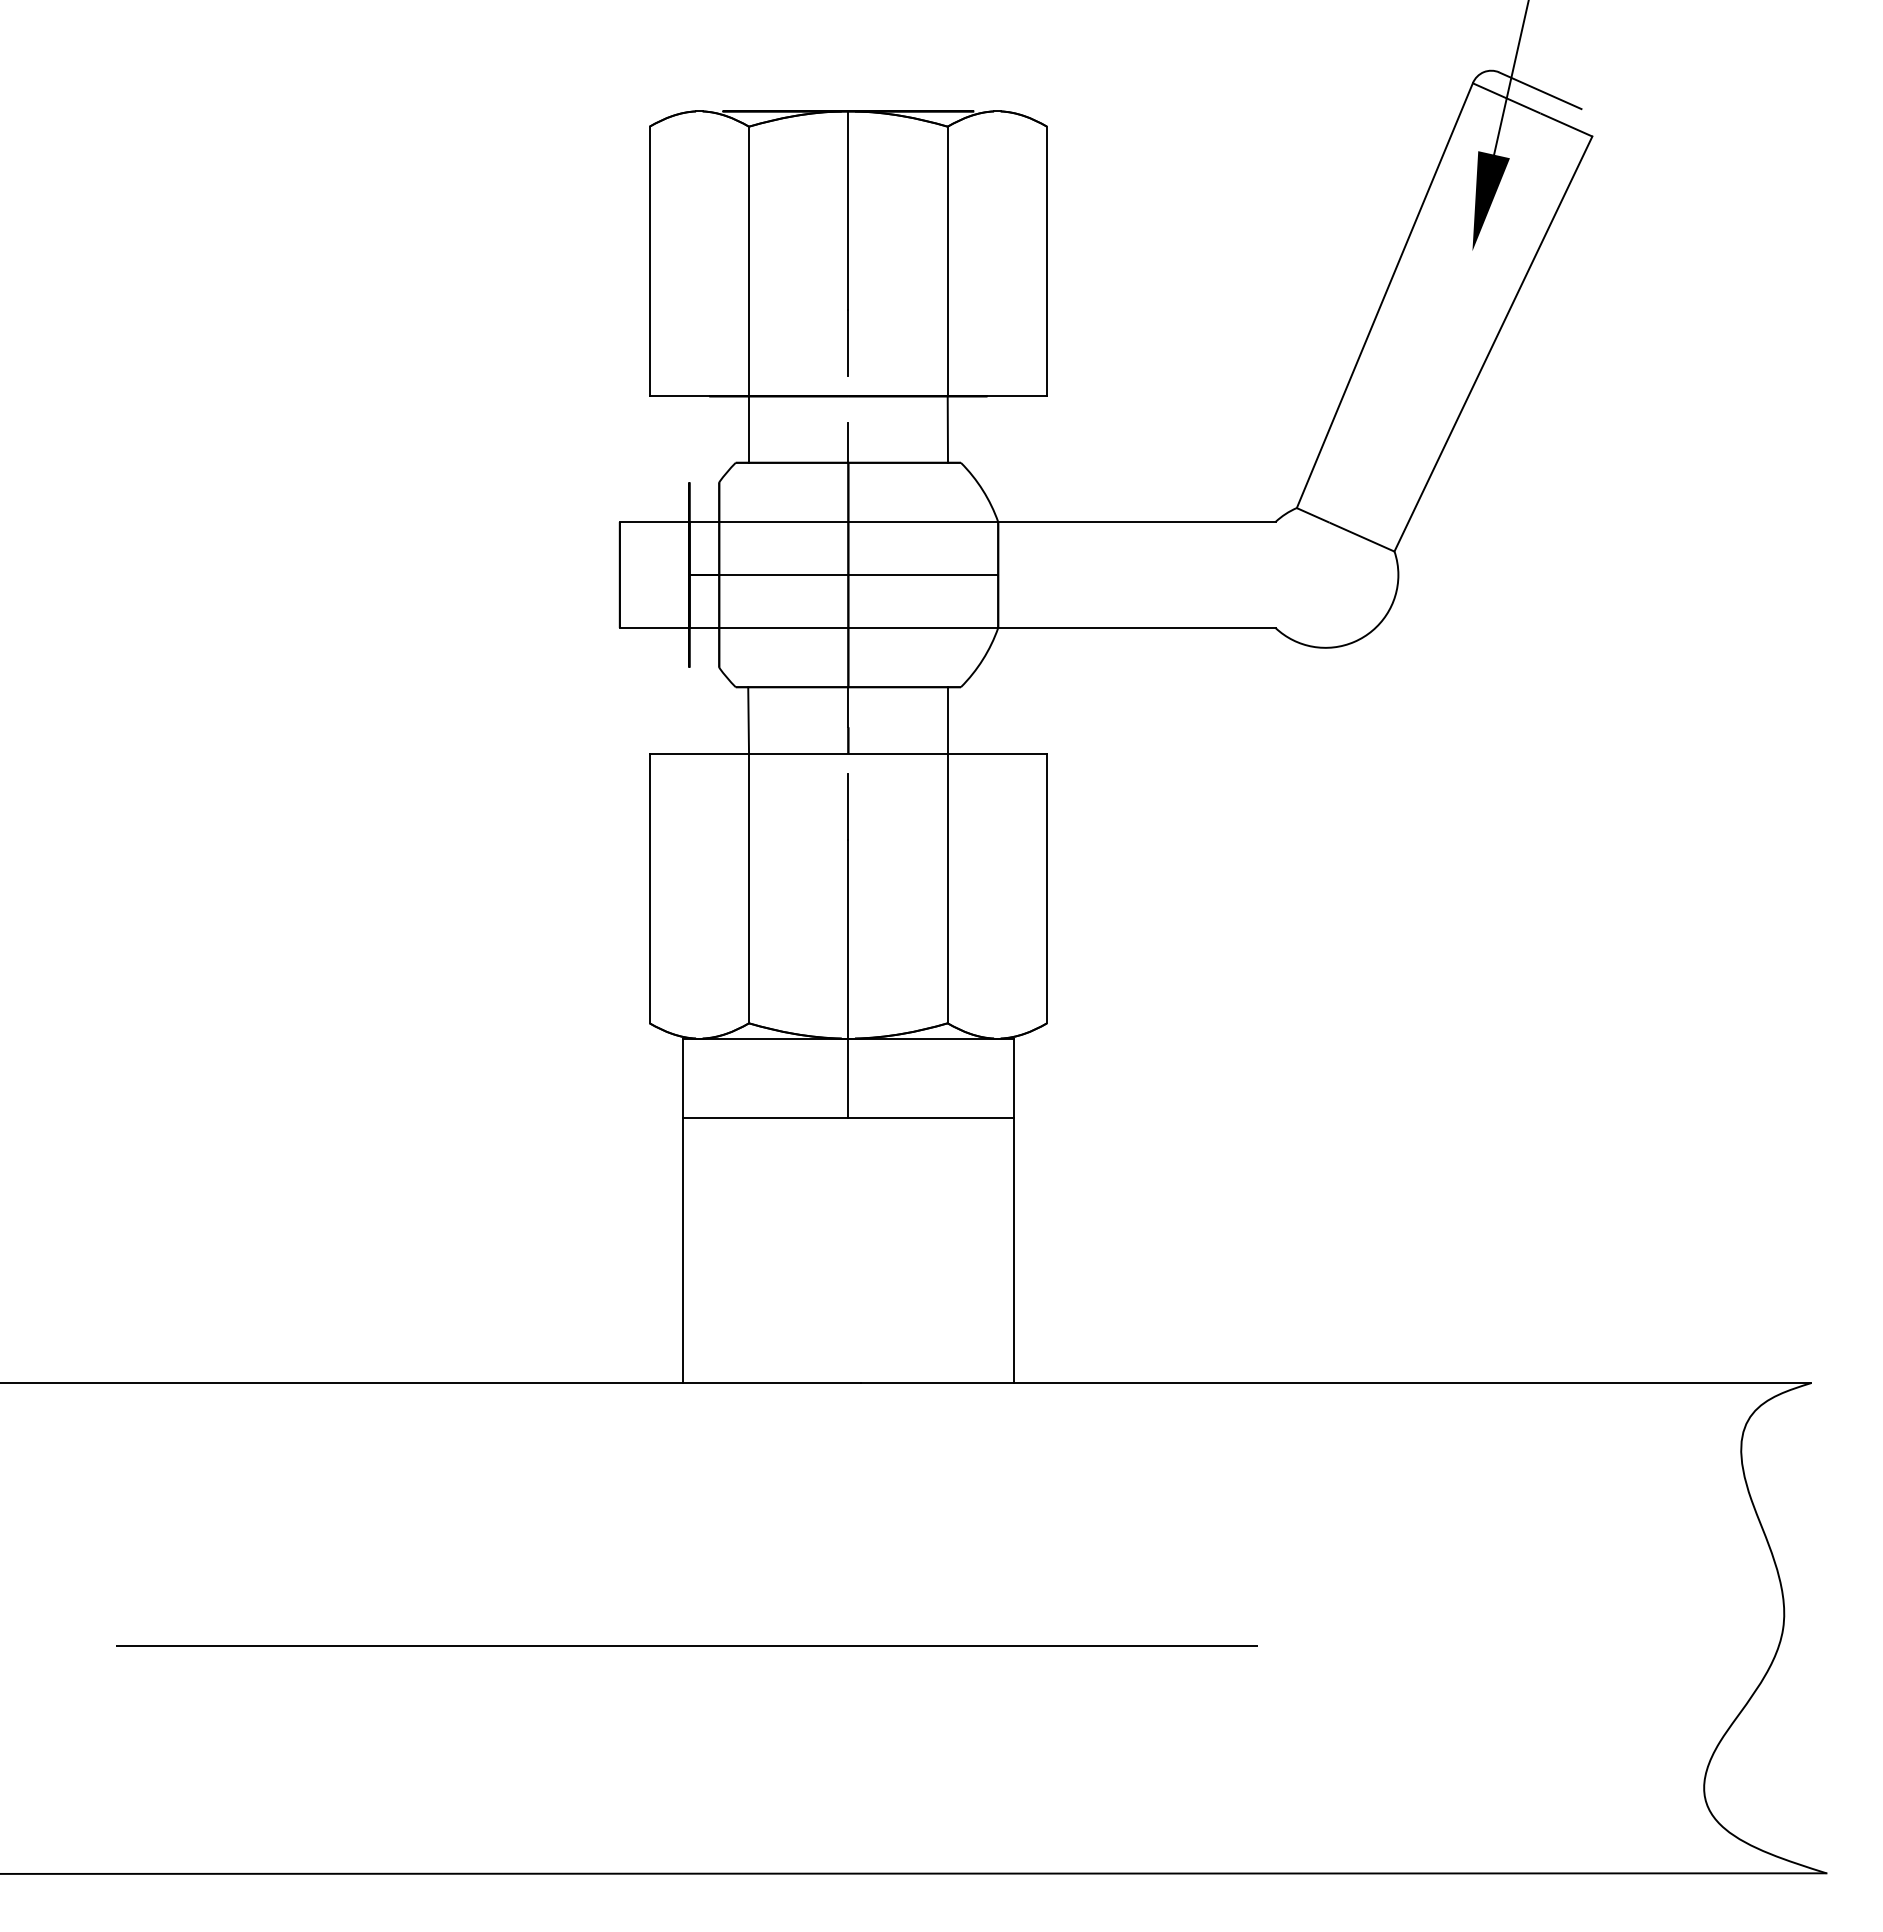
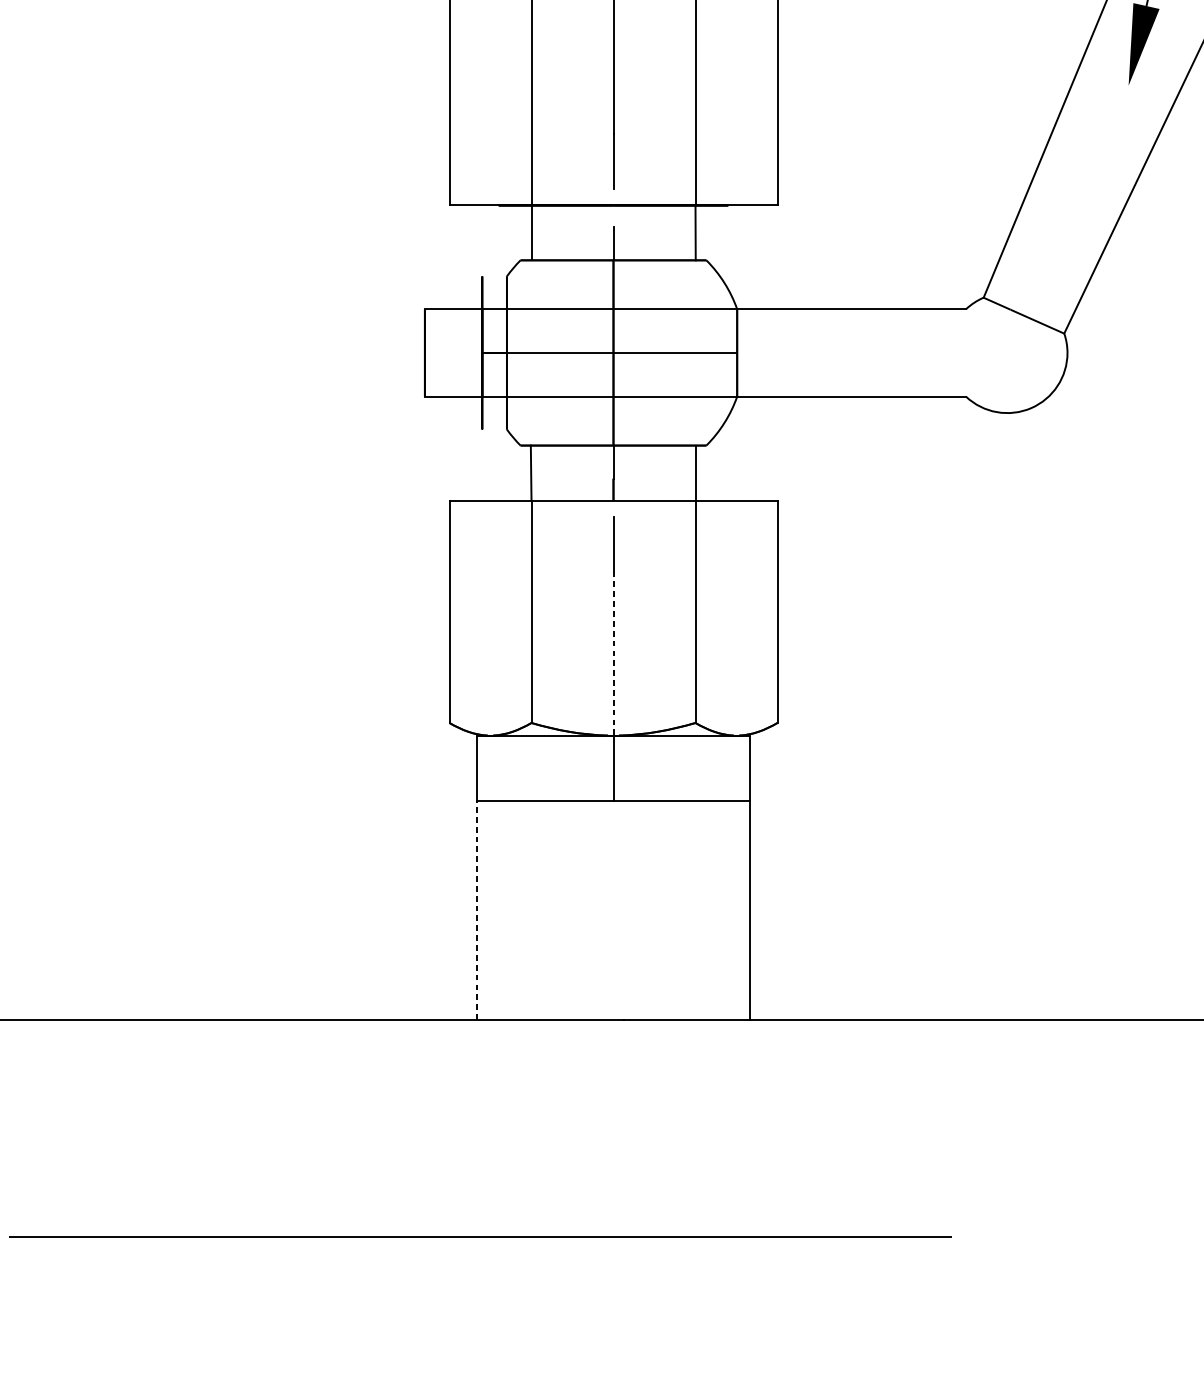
line: (848, 939) -> (613, 653), solid -> dashed
line: (682, 1250) -> (476, 910), solid -> dashed

